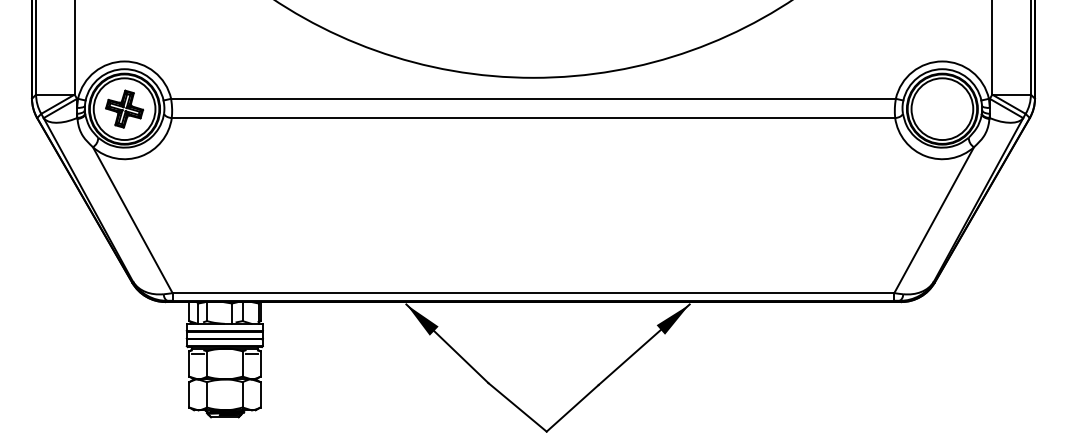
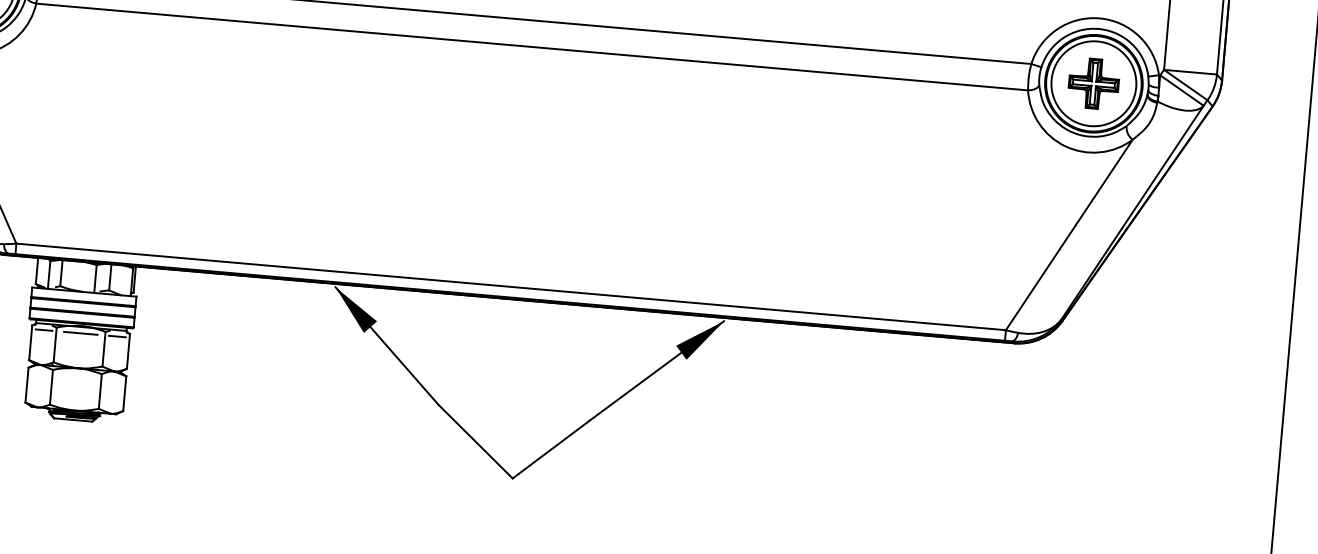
part: (942, 109) -> (1093, 84), added
line: (224, 353) -> (80, 332), added

